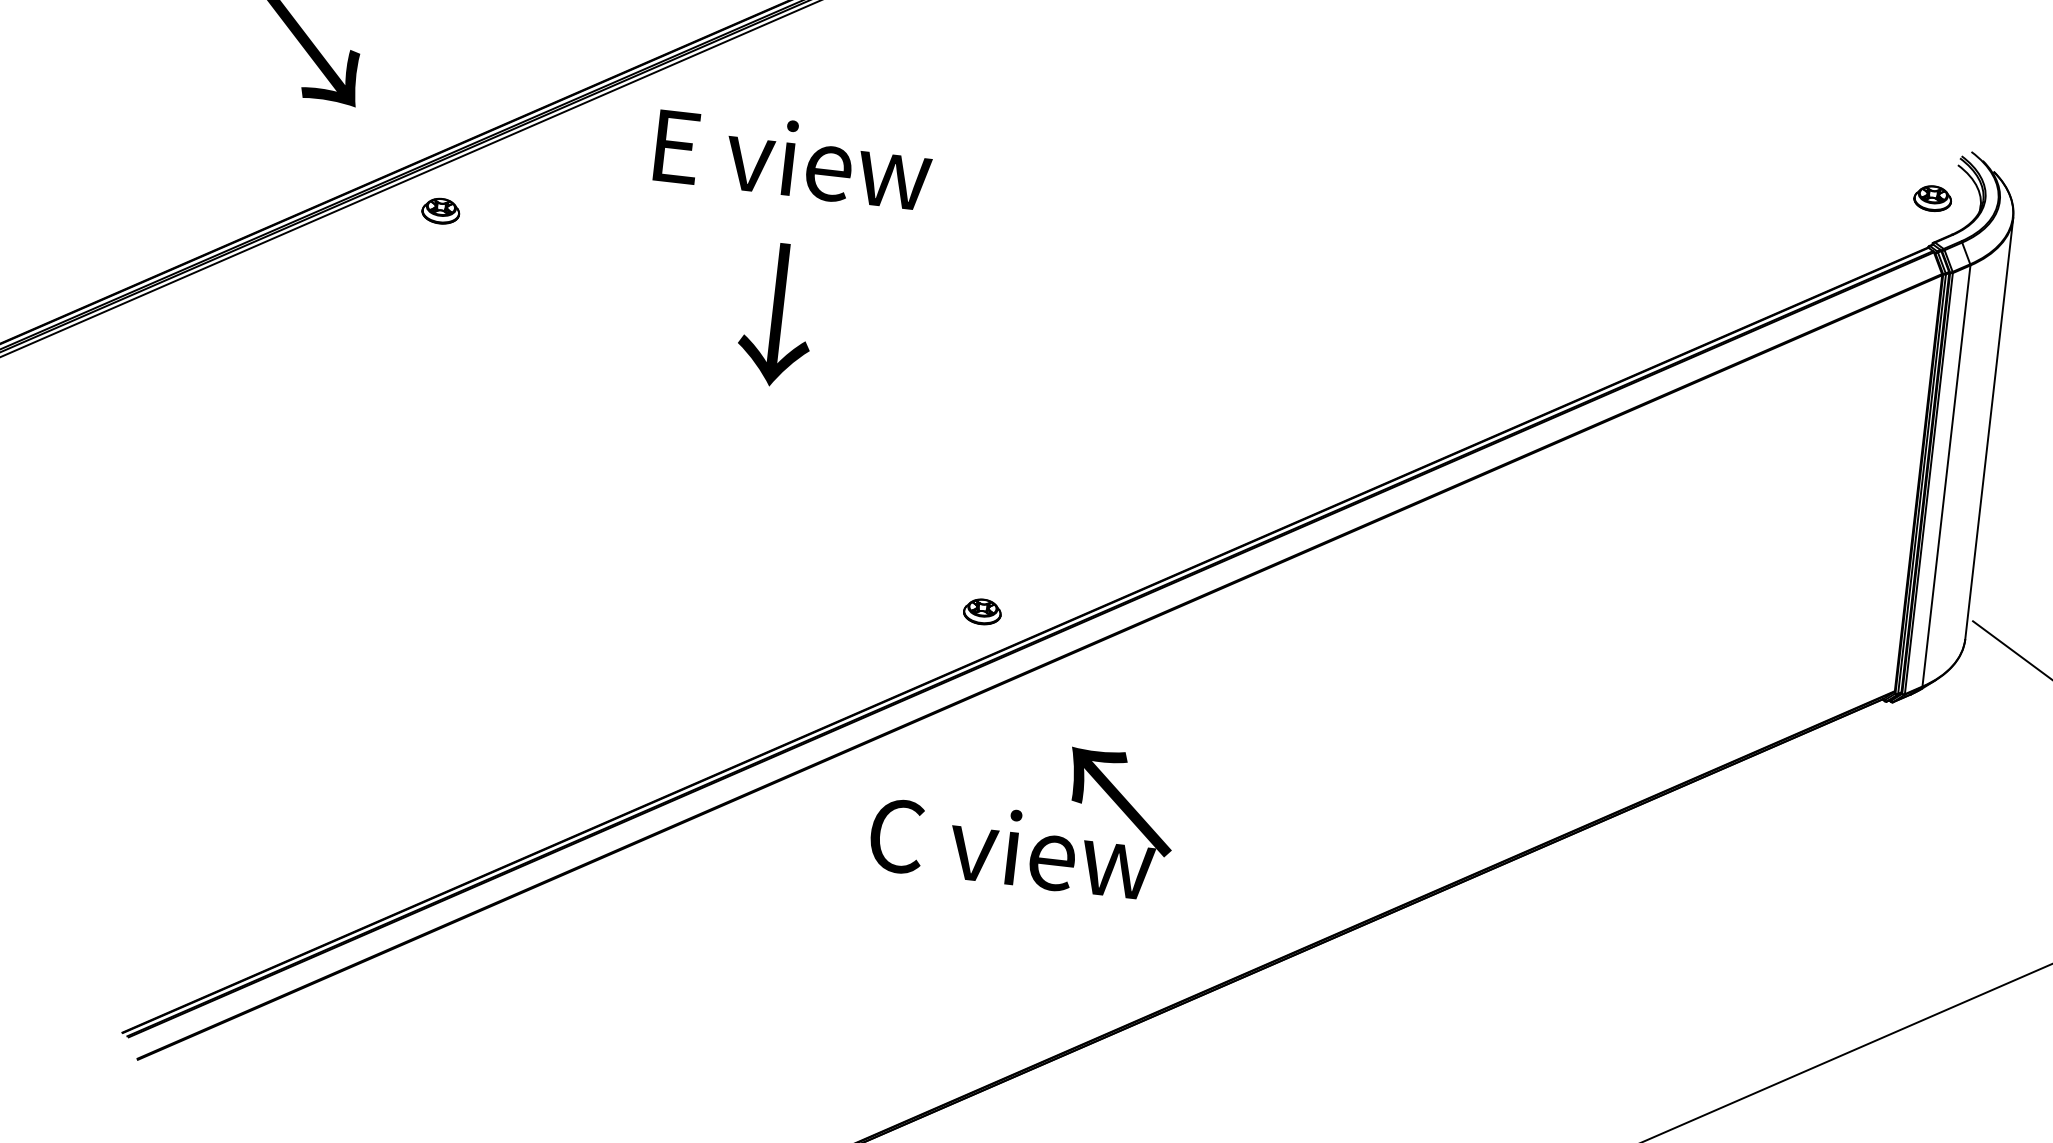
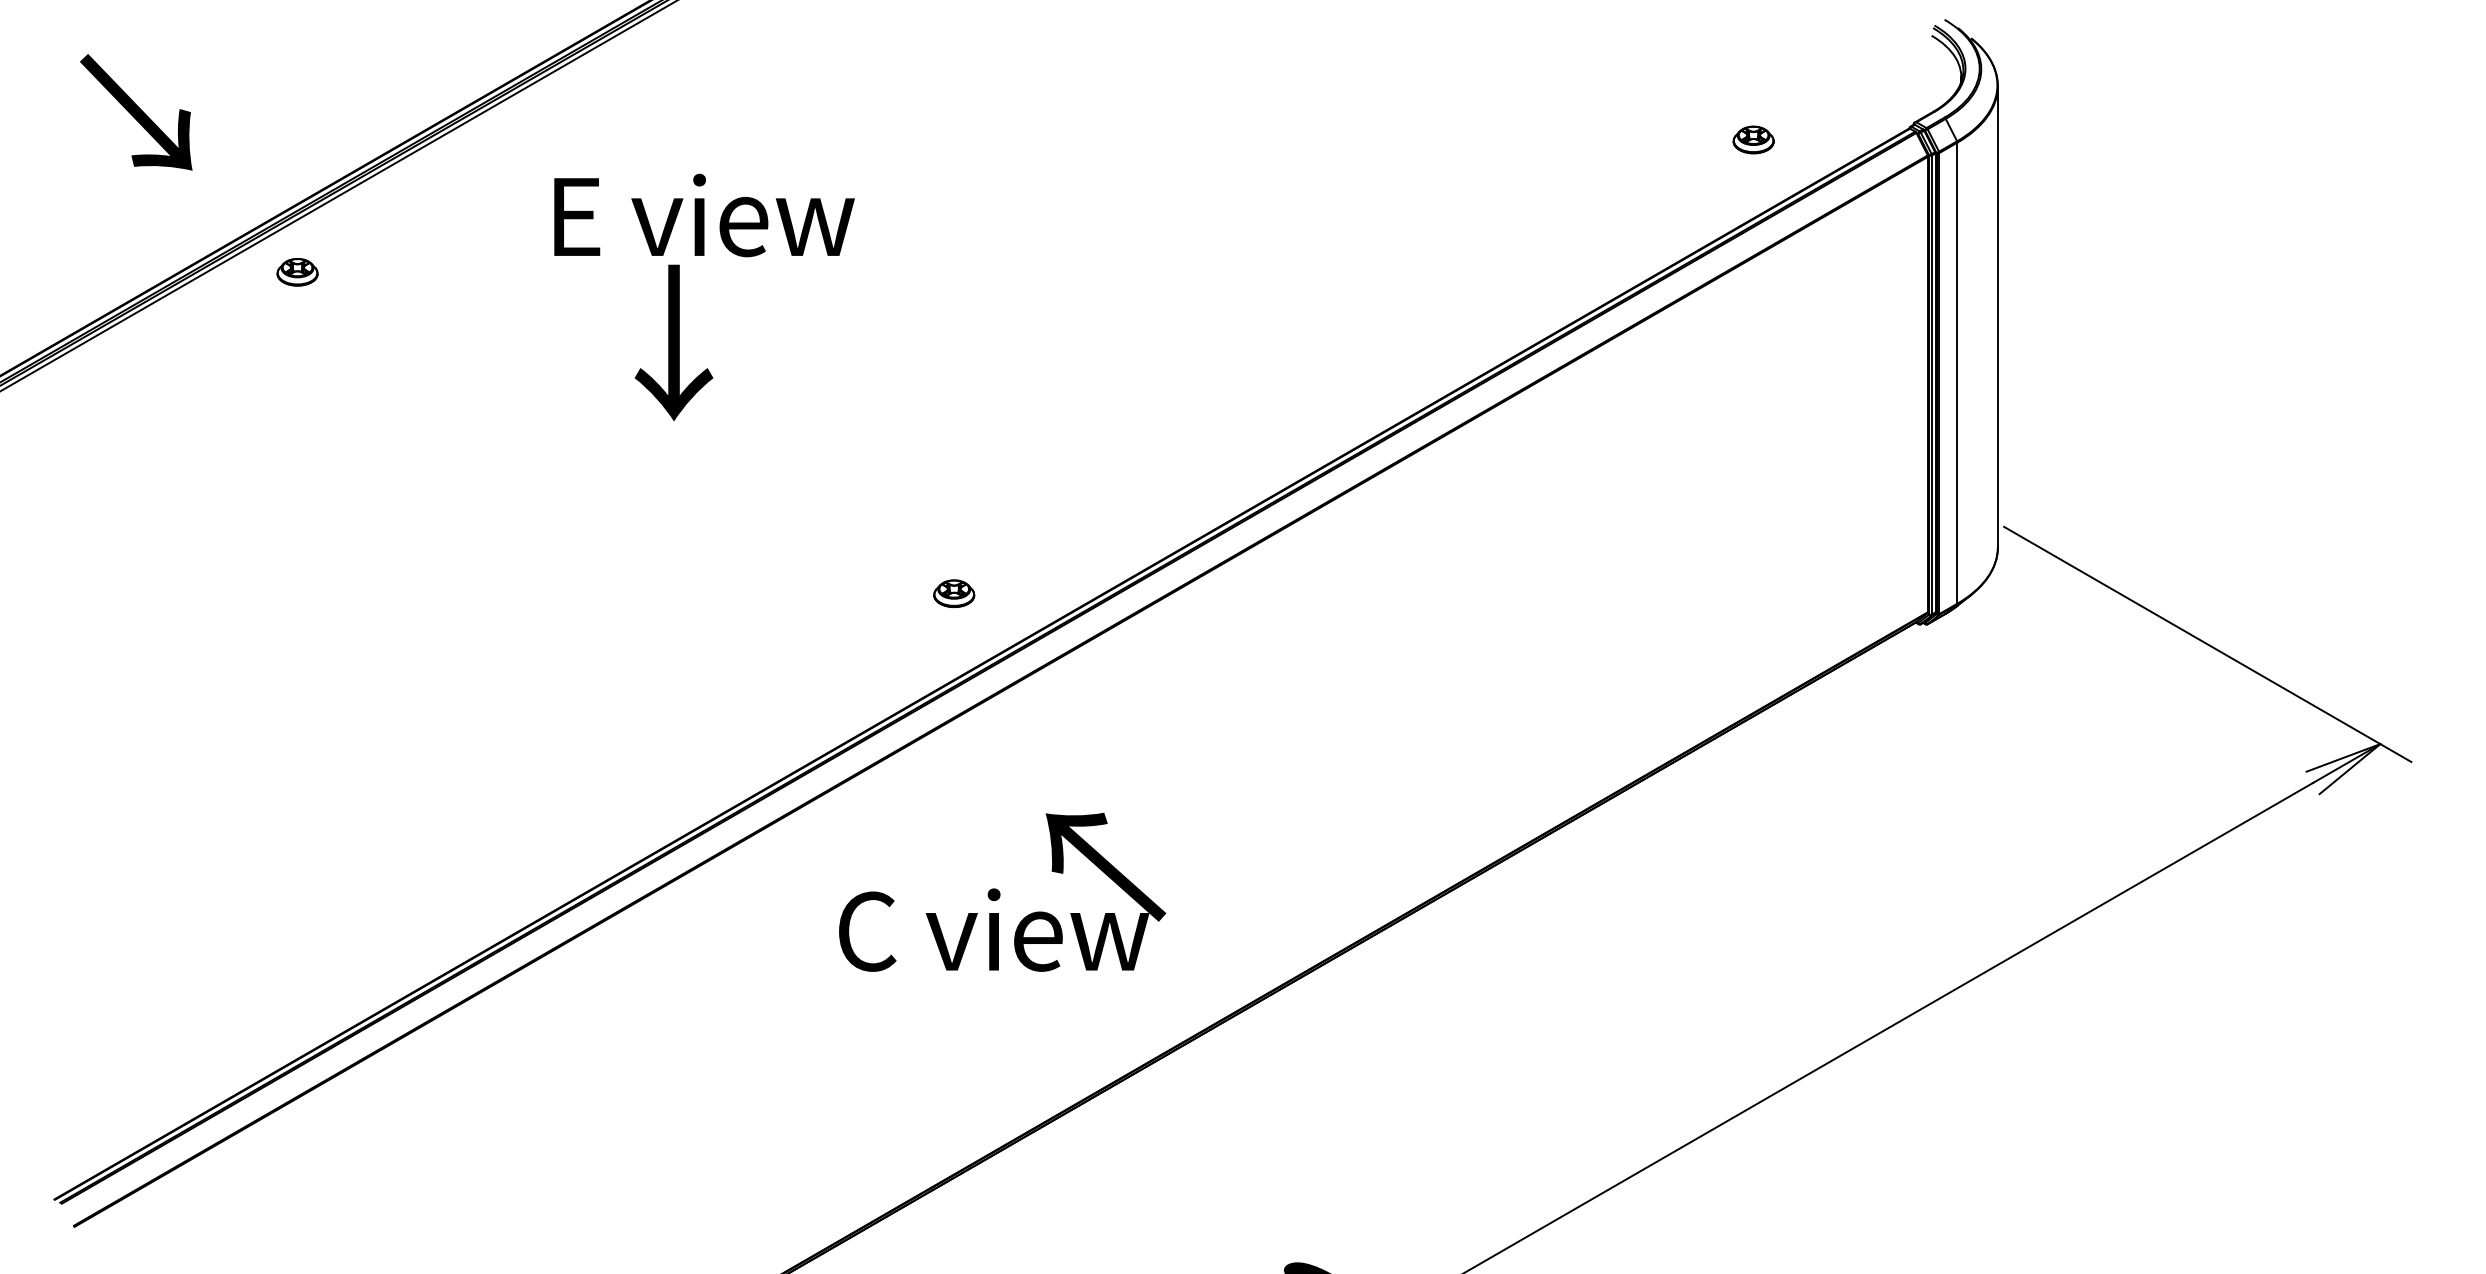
text: (793, 159) -> (704, 215), moved
part: (1932, 198) -> (1753, 139), moved
part: (982, 611) -> (954, 593), moved
text: (1024, 813) -> (1002, 891), moved

